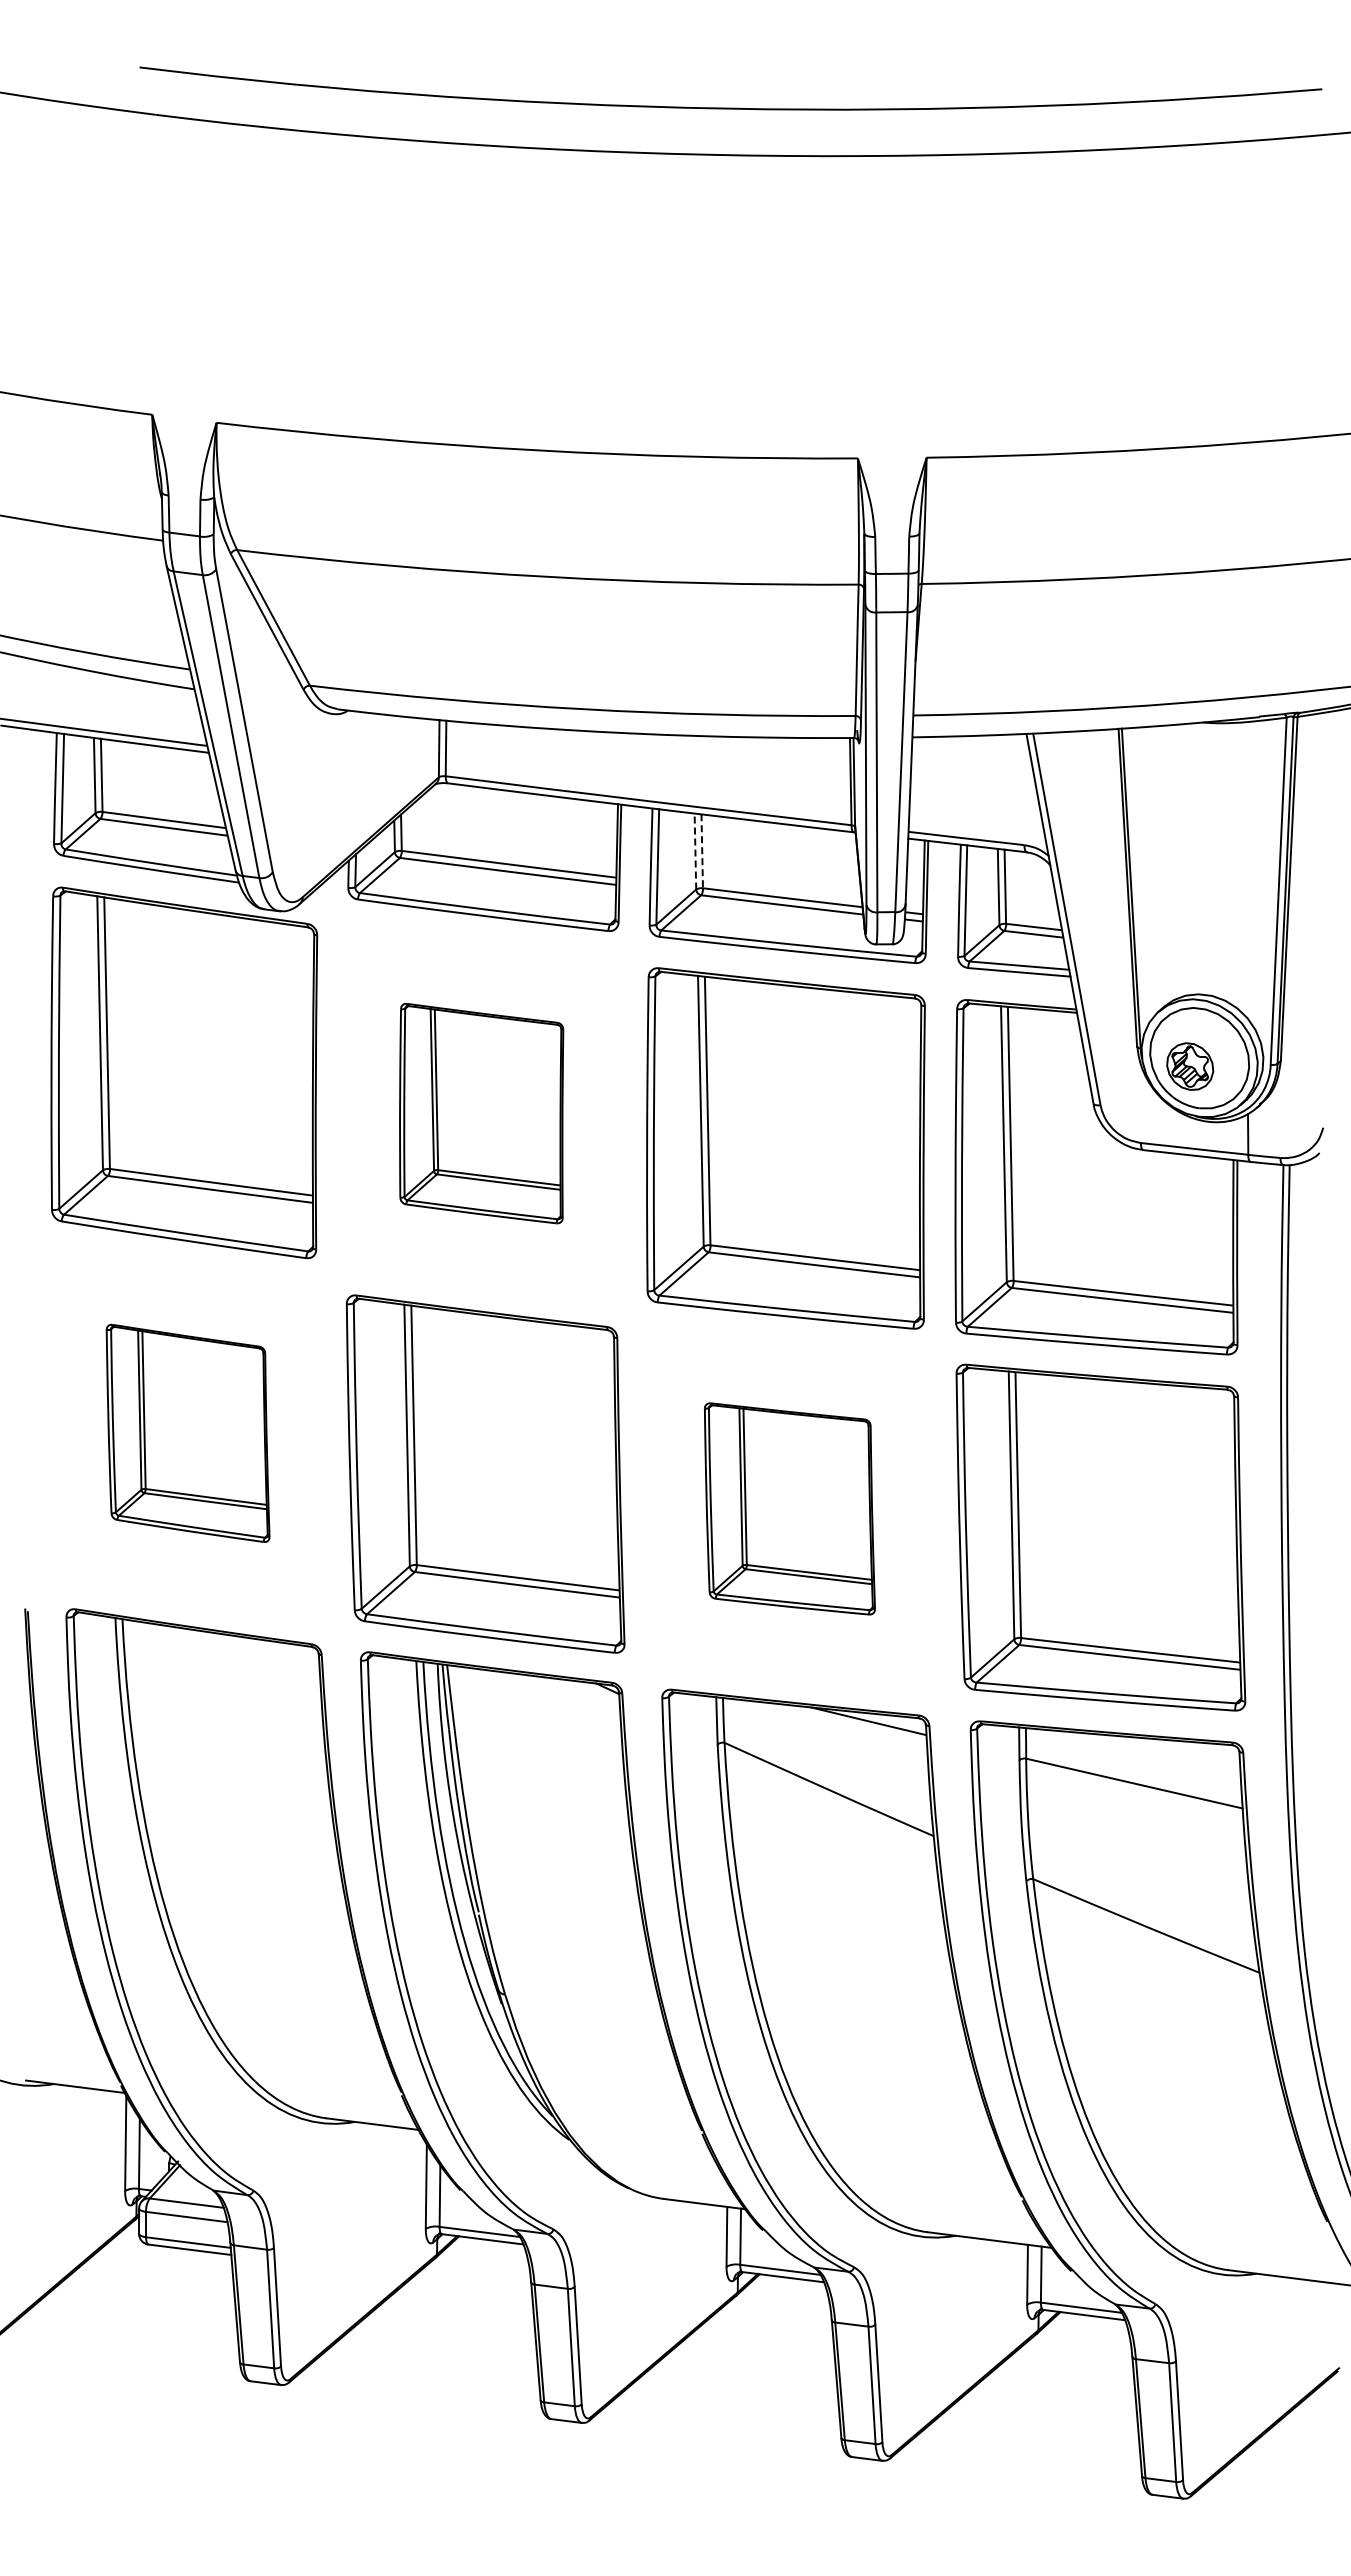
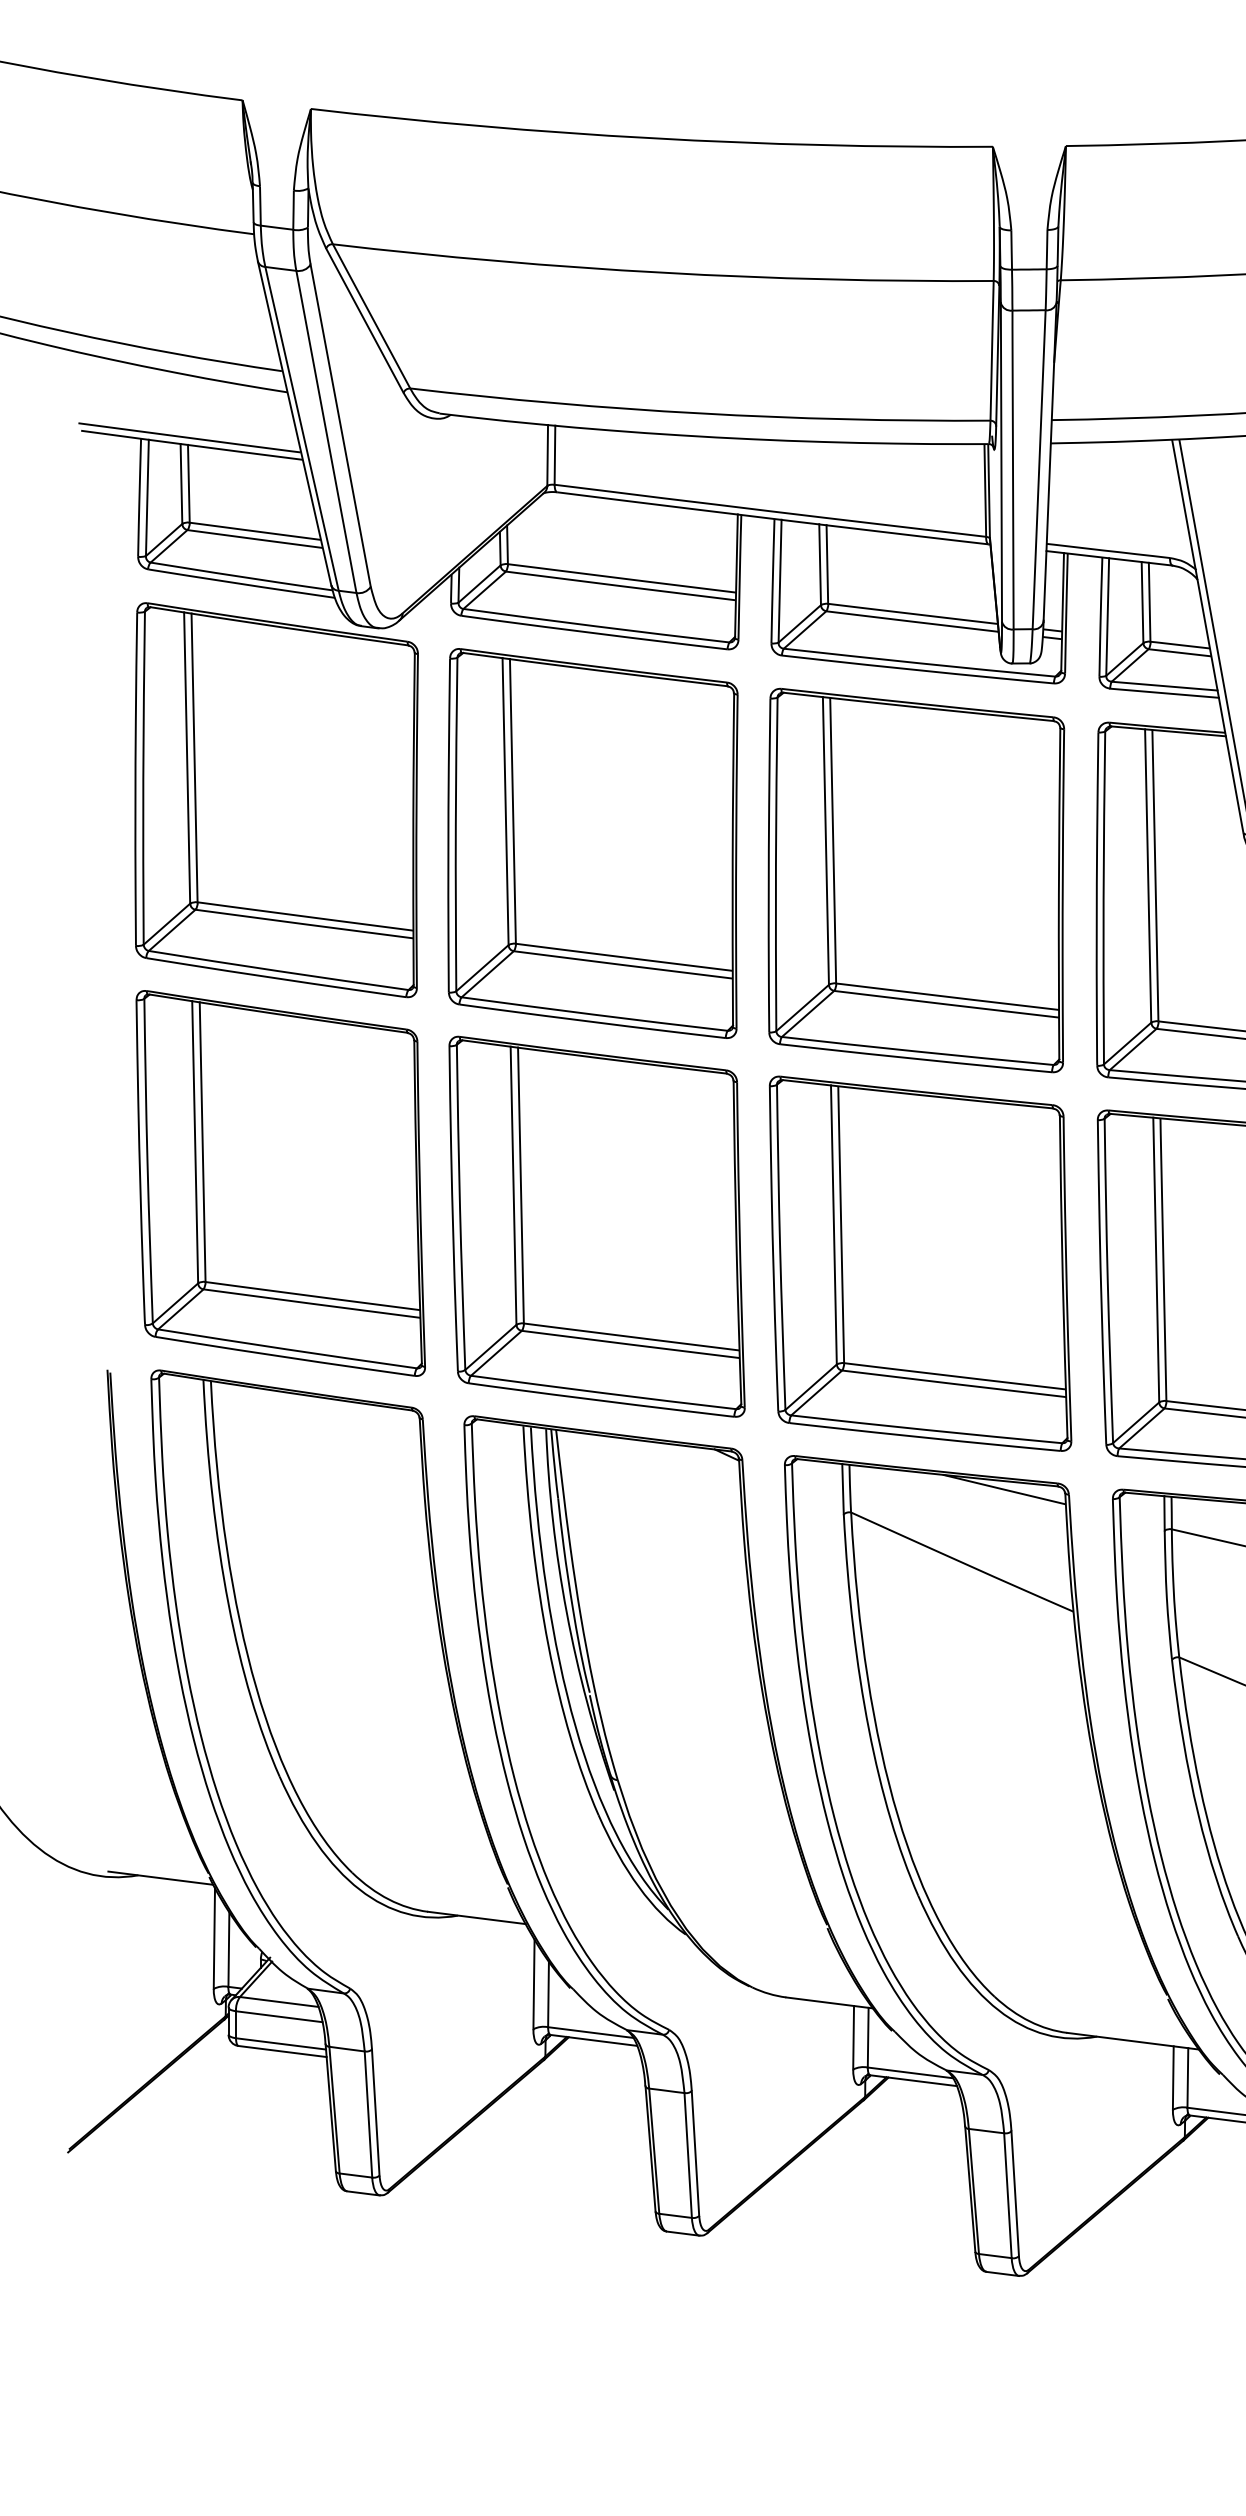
line: (695, 850) -> (820, 563), dashed -> solid
line: (702, 851) -> (827, 564), dashed -> solid
part: (481, 1113) -> (592, 843), size x1.67
part: (187, 1433) -> (280, 1183), size x1.67
part: (789, 1508) -> (920, 1263), size x1.67

